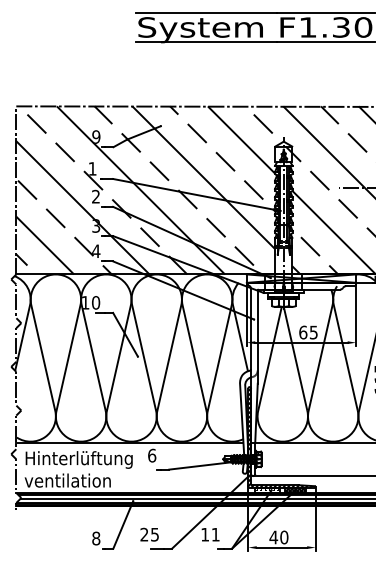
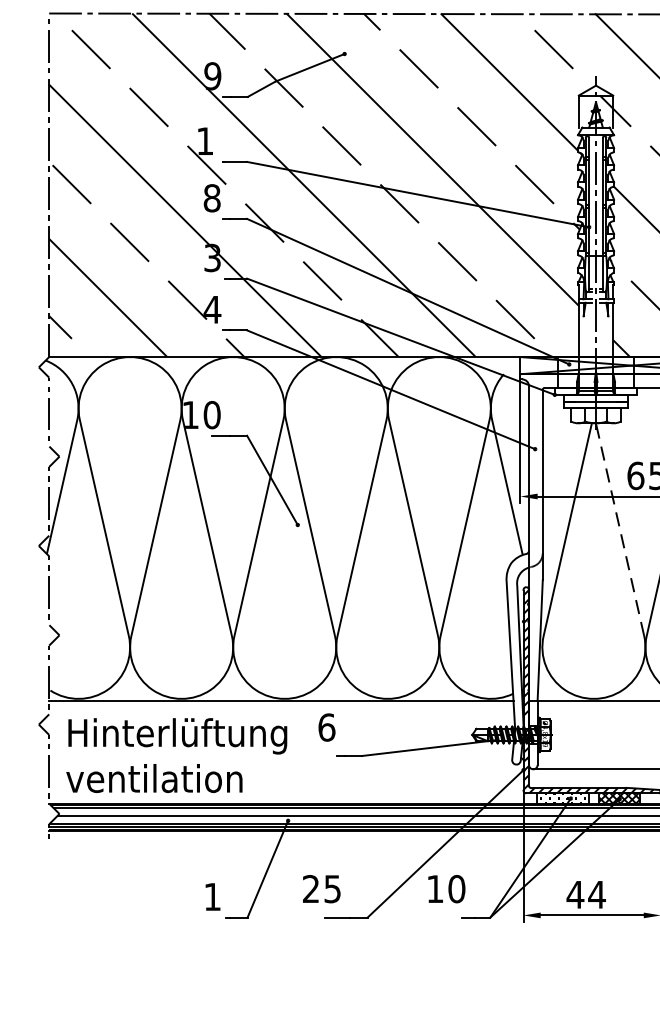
text: (96, 196) -> (213, 197), 2 -> 8
line: (295, 358) -> (619, 528), solid -> dashed
text: (215, 534) -> (456, 888), 11 -> 10
text: (284, 537) -> (597, 894), 40 -> 44
text: (96, 538) -> (213, 896), 8 -> 1

